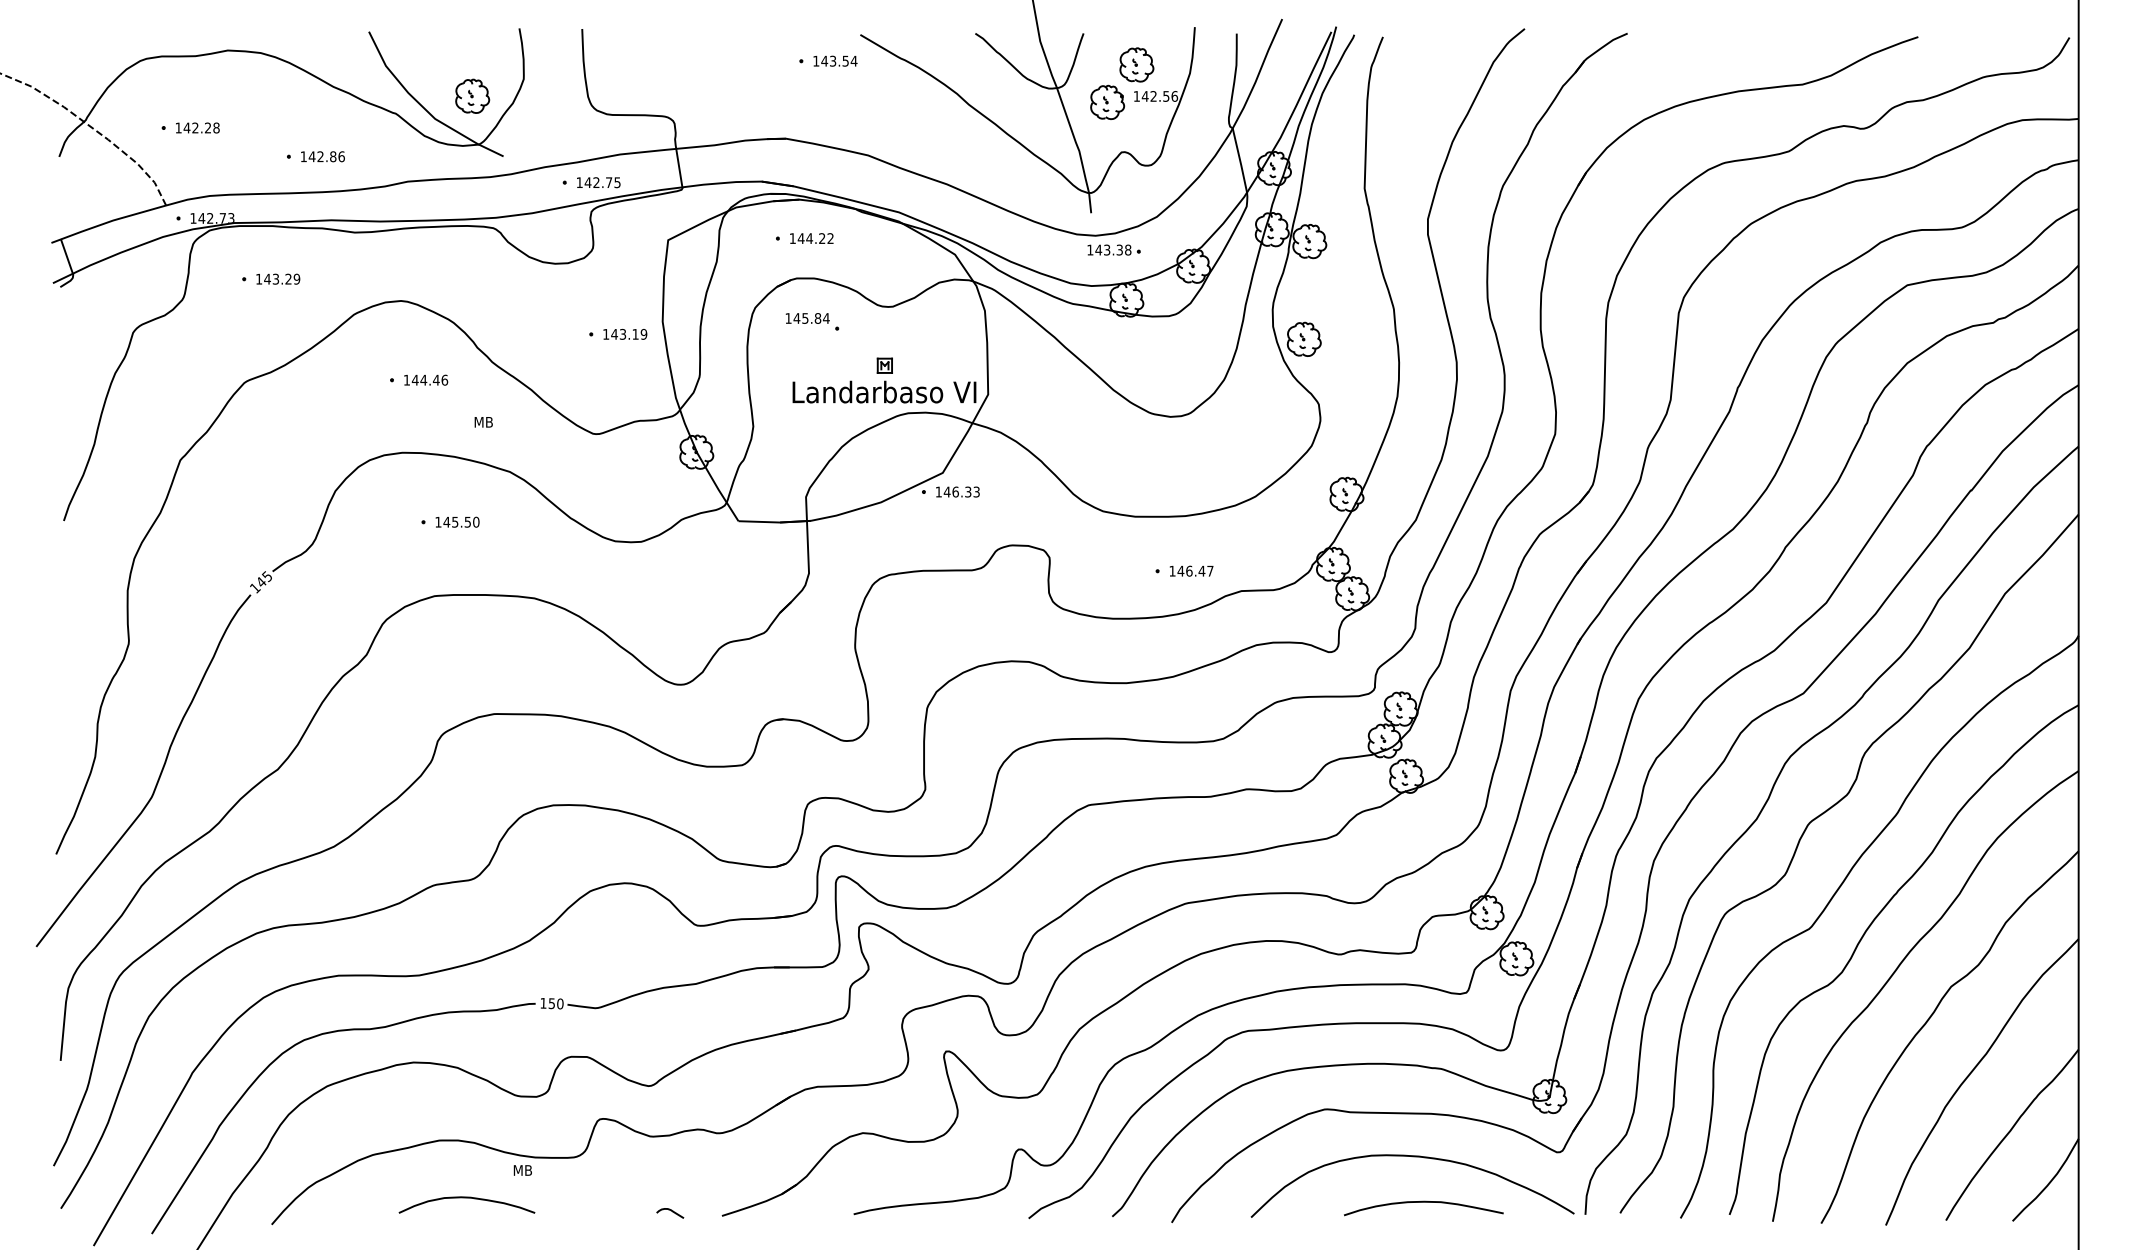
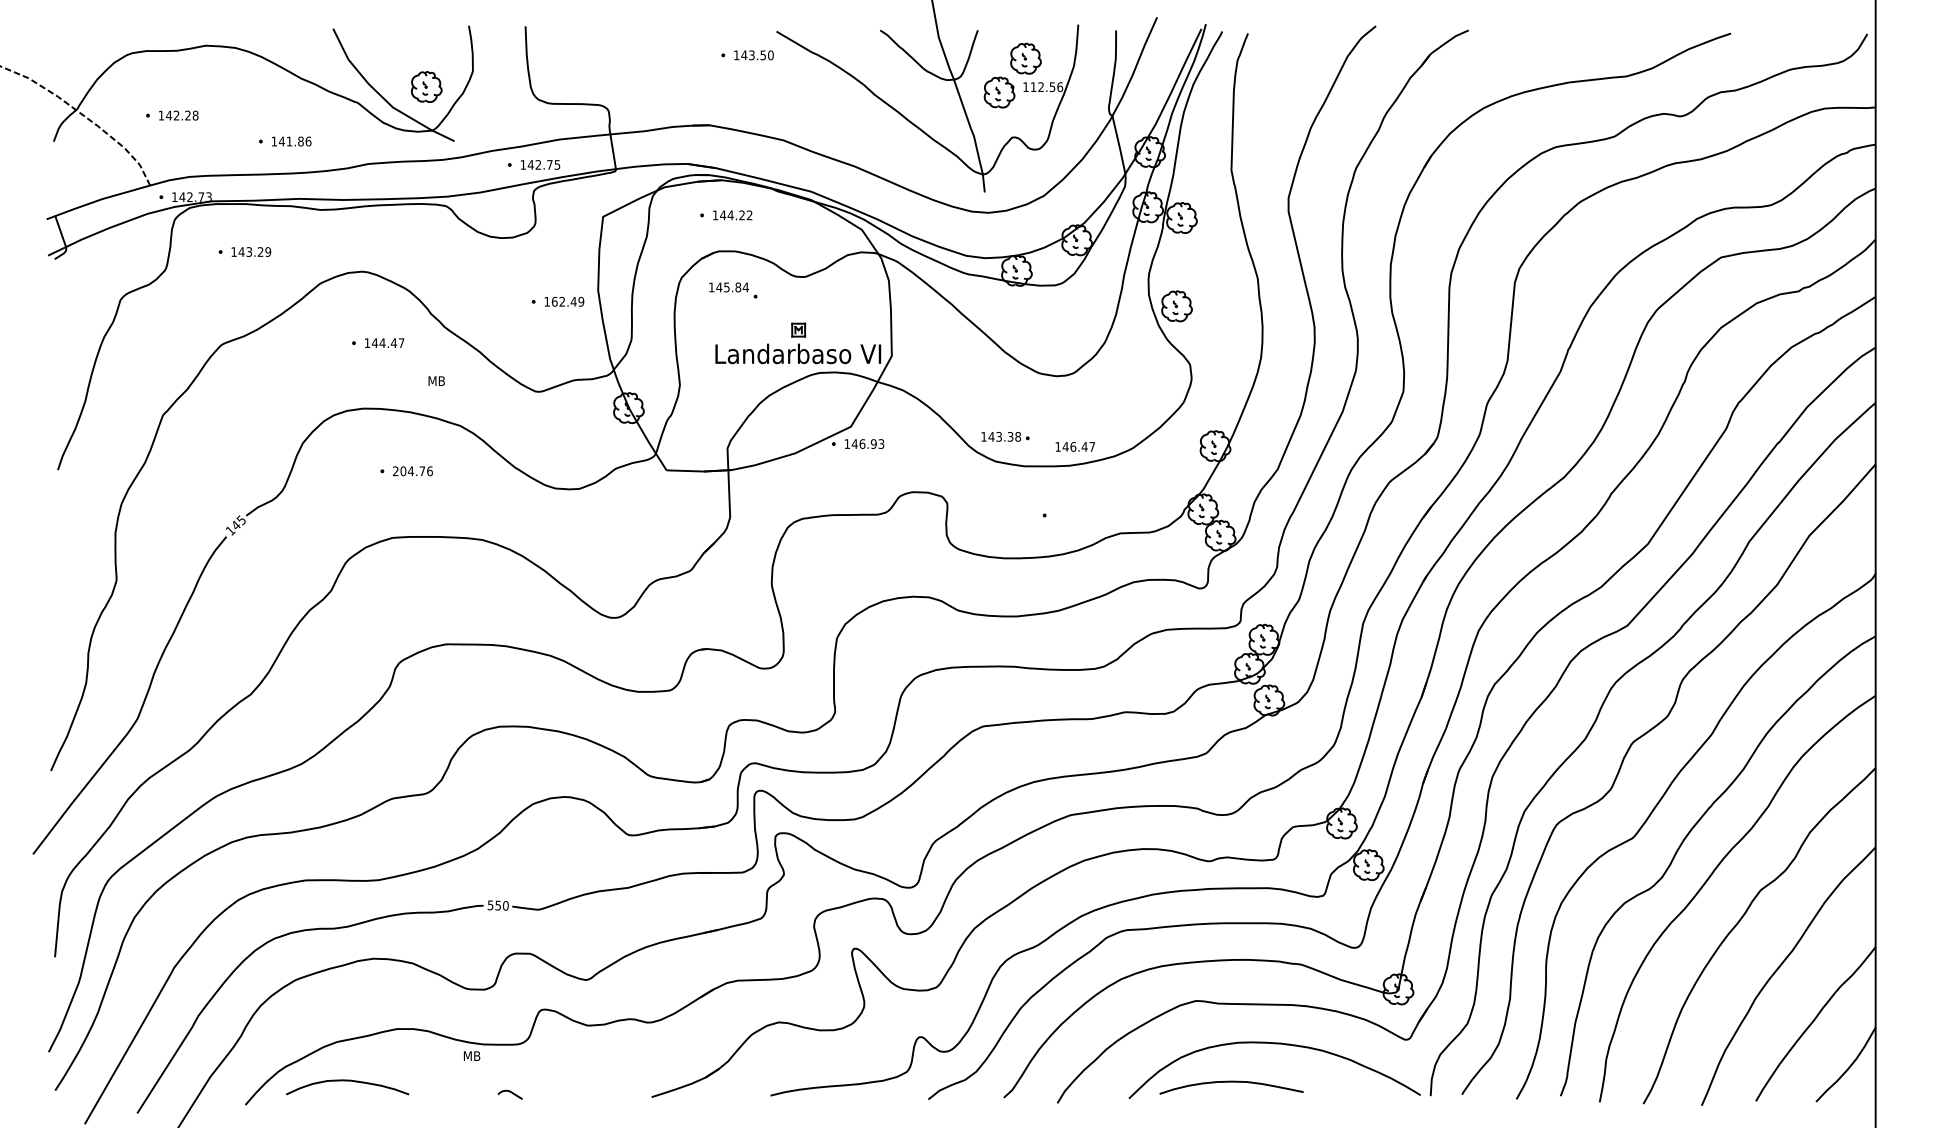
text: (853, 60) -> (770, 54), 143.54 -> 143.50
text: (1144, 96) -> (1032, 87), 142.56 -> 112.56
text: (320, 156) -> (289, 141), 142.86 -> 141.86
part: (1113, 249) -> (1004, 436), moved
text: (625, 333) -> (564, 301), 143.19 -> 162.49
text: (444, 379) -> (401, 342), 144.46 -> 144.47
text: (968, 491) -> (874, 443), 146.33 -> 146.93
text: (457, 521) -> (413, 470), 145.50 -> 204.76
text: (1191, 570) -> (1075, 446), moved
text: (543, 1003) -> (490, 905), 150 -> 550
curve: (466, 1198) -> (347, 1081), moved
curve: (1423, 1202) -> (1231, 1082), moved
curve: (671, 1211) -> (511, 1093), moved

